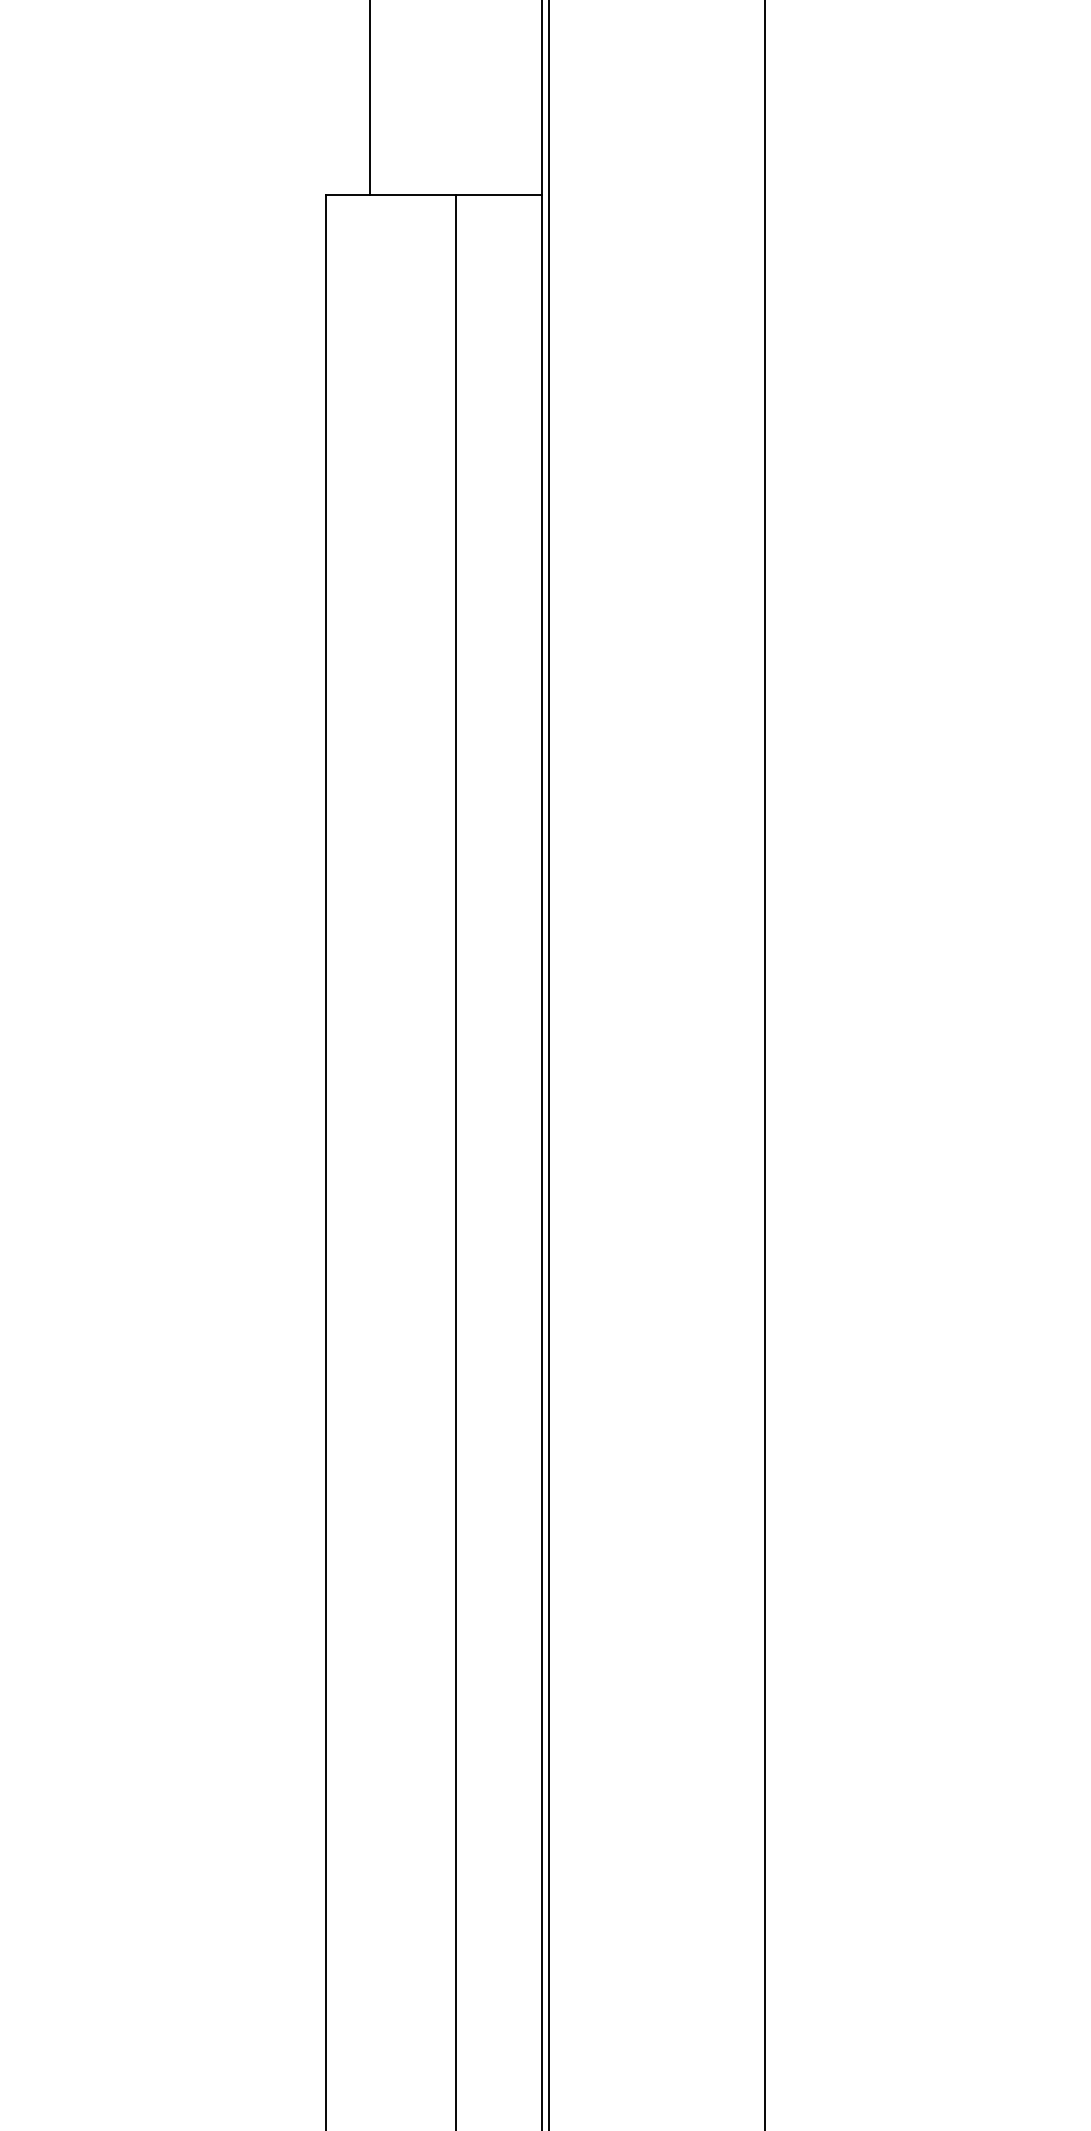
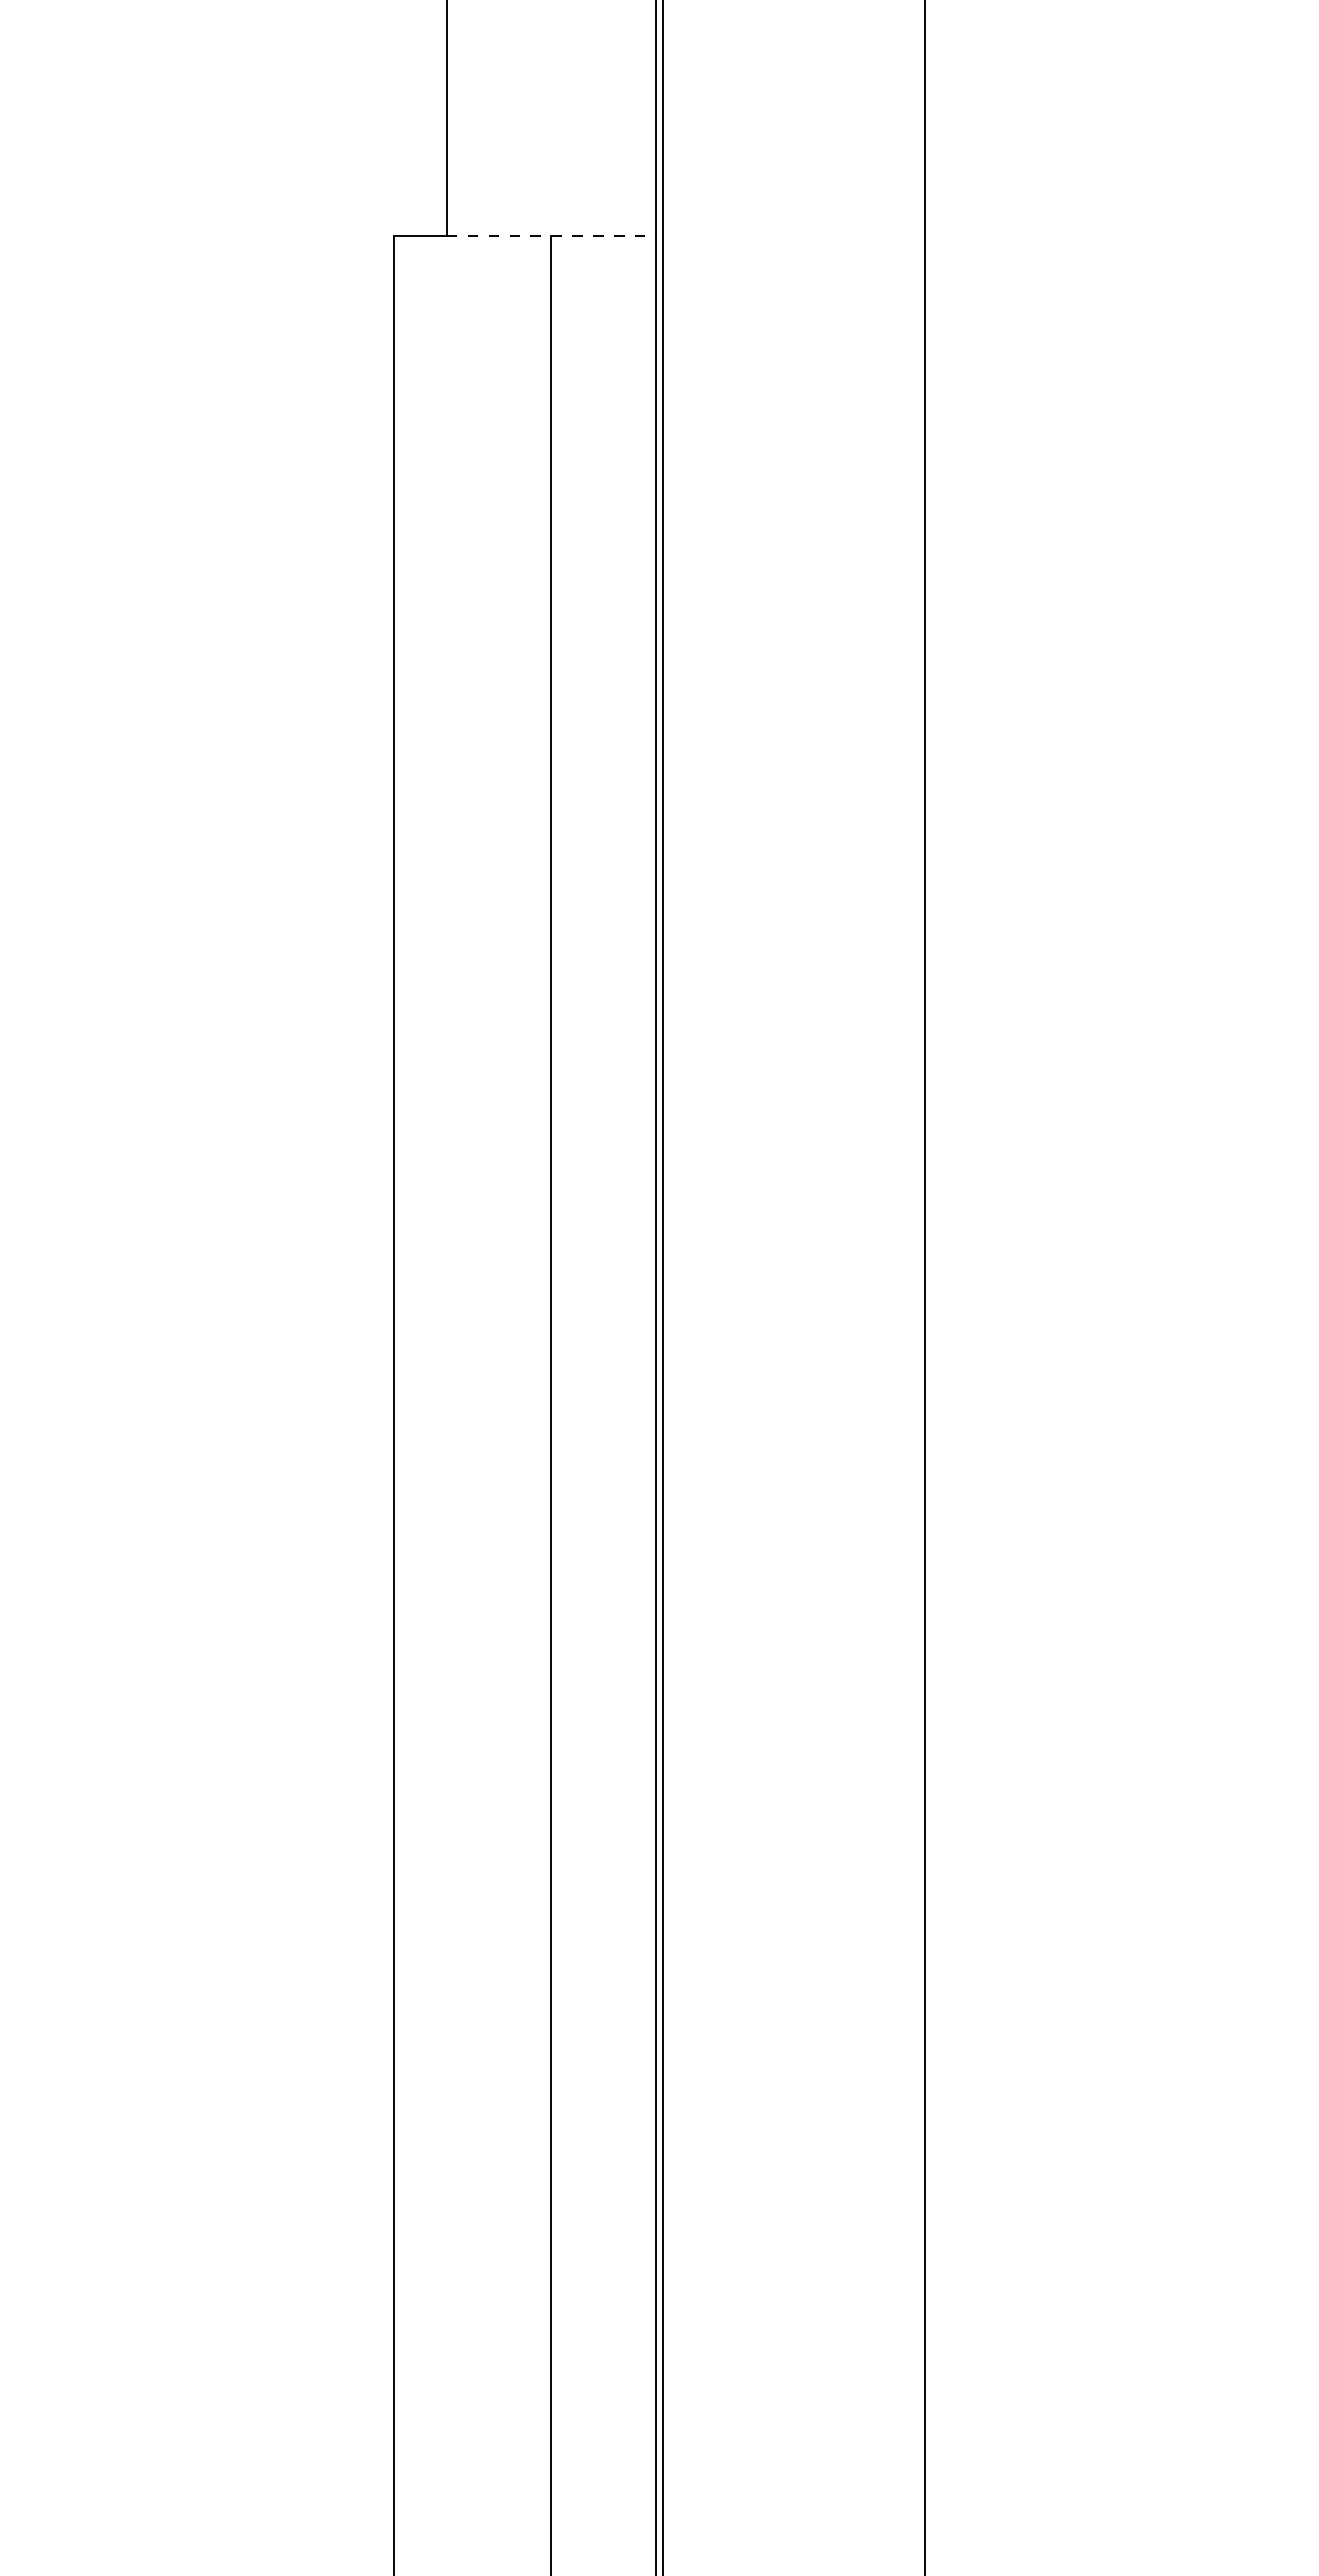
line: (456, 194) -> (551, 235), solid -> dashed

